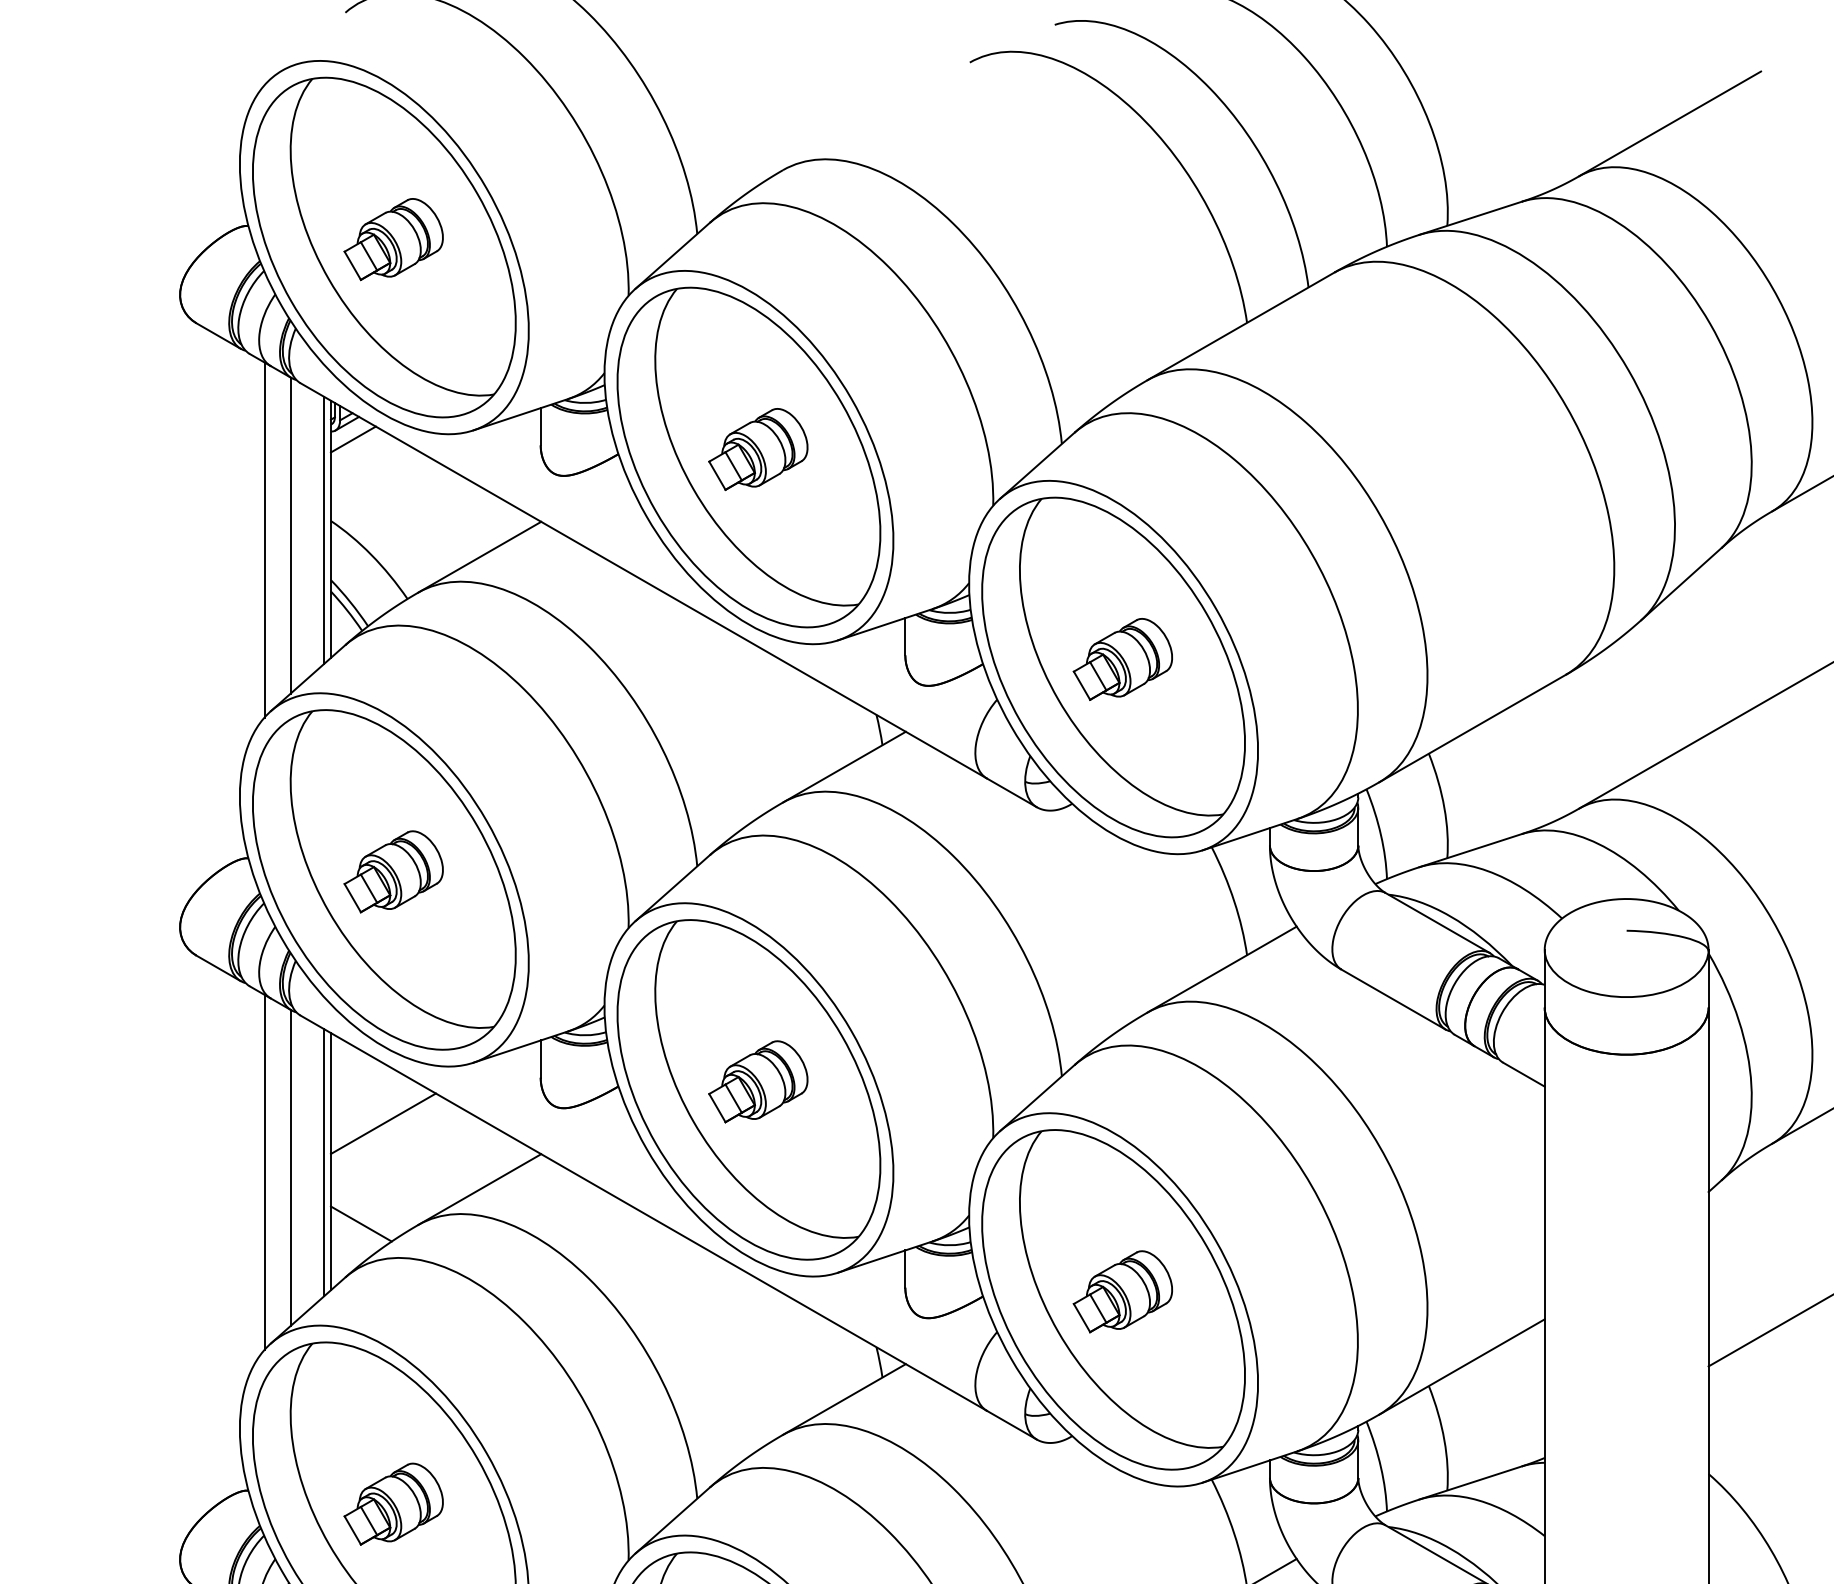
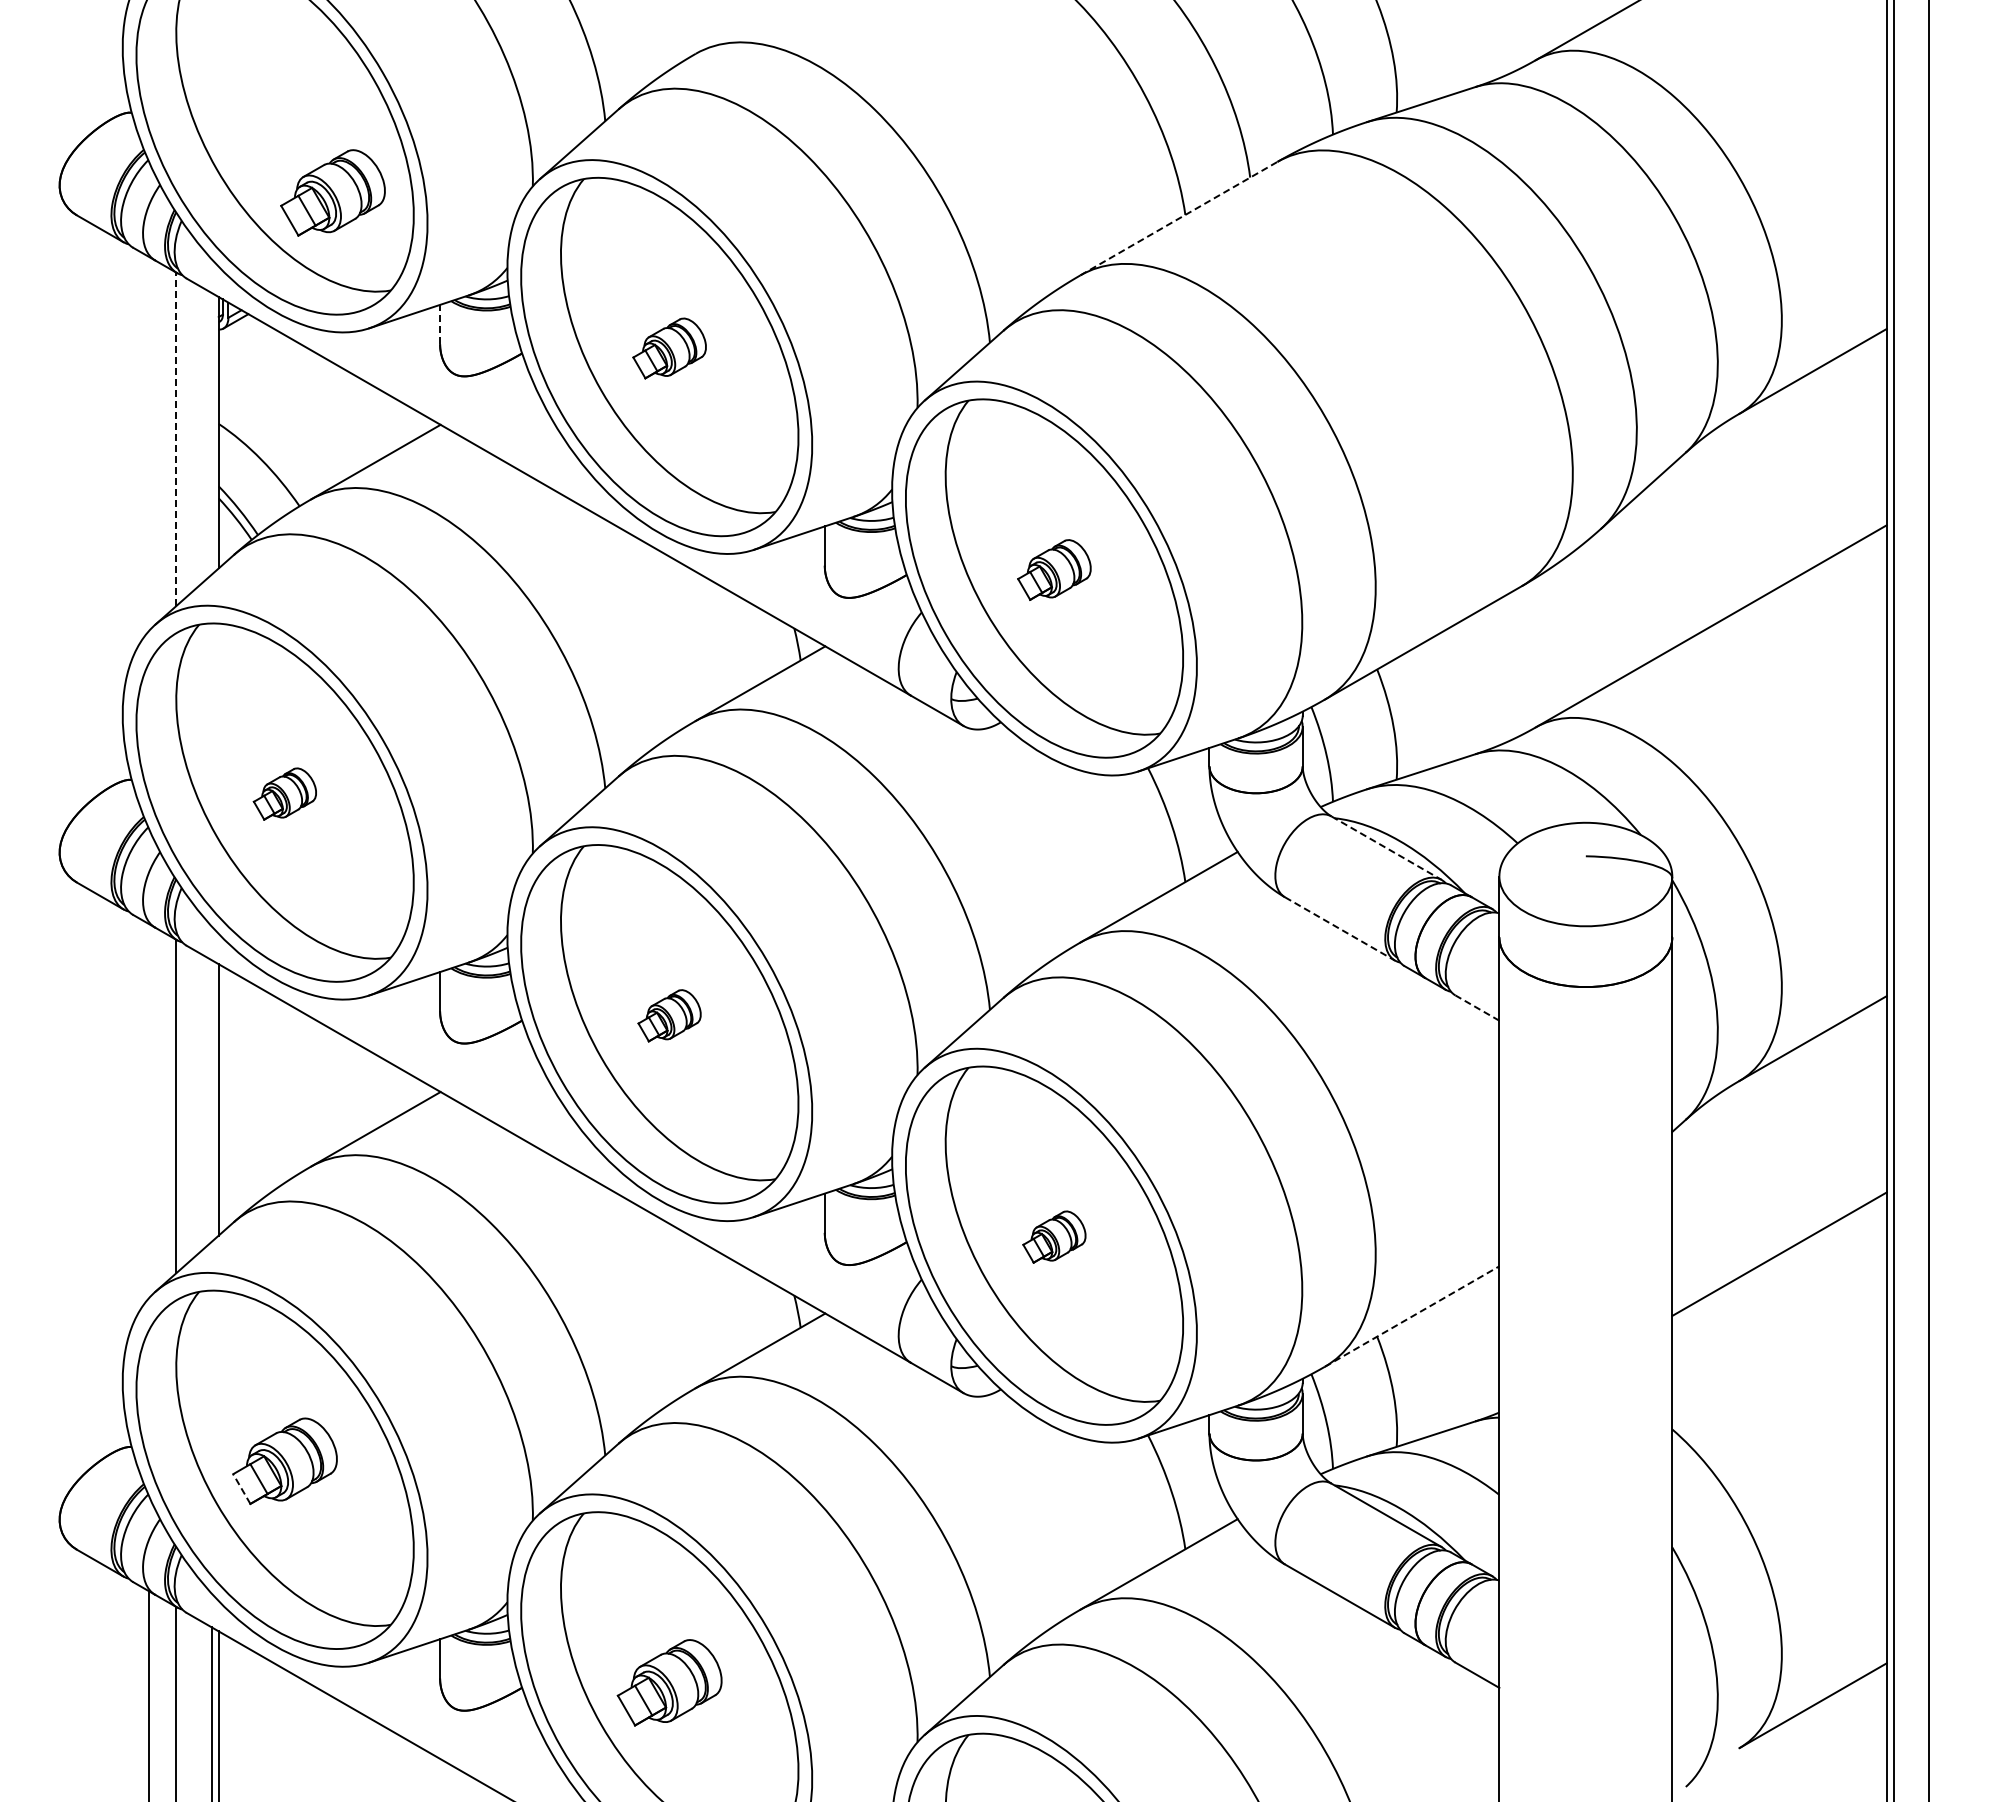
part: (393, 239) -> (332, 192), moved
line: (1241, 326) -> (1179, 218), solid -> dashed
line: (541, 426) -> (440, 324), solid -> dashed
line: (353, 439) -> (242, 337), removed
part: (758, 449) -> (669, 348), size x0.7
line: (324, 530) -> (211, 433), removed
line: (290, 535) -> (176, 439), solid -> dashed
line: (264, 539) -> (148, 443), removed
part: (1123, 658) -> (1054, 569), size x0.7
part: (393, 871) -> (284, 793), size x0.6
line: (1437, 923) -> (1386, 848), solid -> dashed
line: (1394, 1000) -> (1340, 929), solid -> dashed
line: (1523, 1074) -> (1476, 1007), solid -> dashed
part: (758, 1081) -> (669, 1015), size x0.6
line: (382, 1123) -> (273, 1059), removed
line: (324, 1162) -> (211, 1100), removed
line: (264, 1171) -> (148, 1110), removed
line: (361, 1223) -> (250, 1165), removed
part: (1123, 1291) -> (1054, 1236), size x0.6
line: (1462, 1366) -> (1412, 1316), solid -> dashed
line: (352, 1529) -> (241, 1488), solid -> dashed

